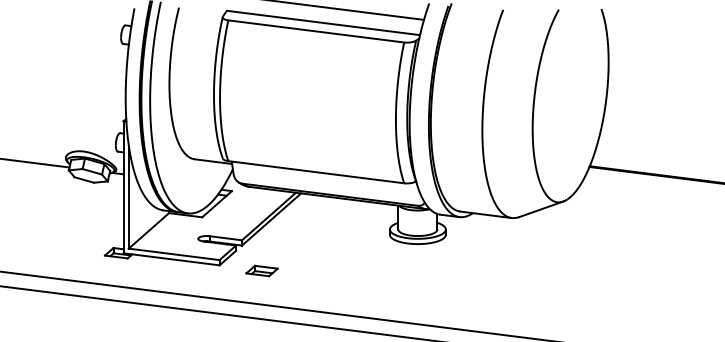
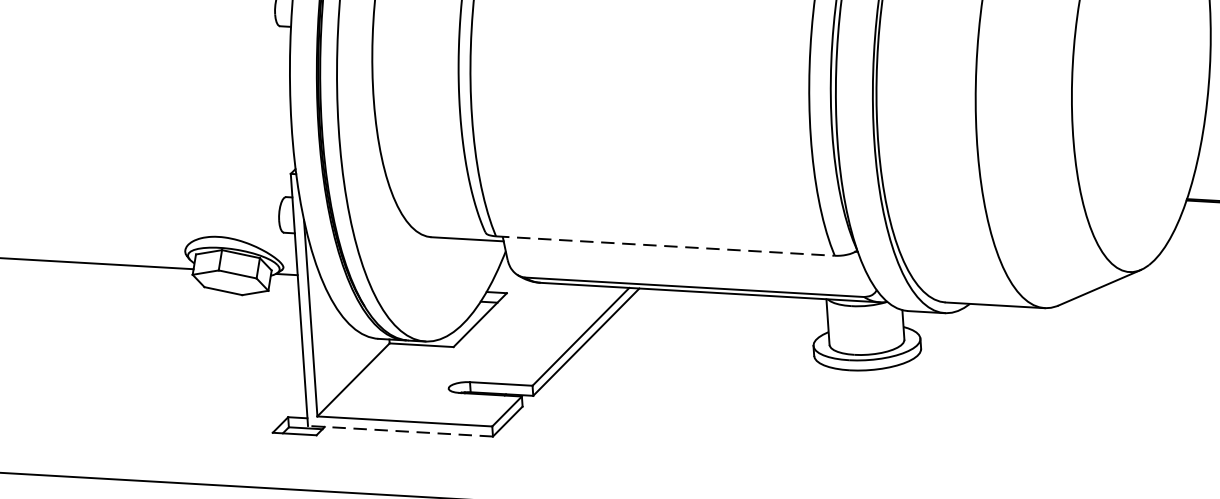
line: (316, 172) -> (665, 246), solid -> dashed
line: (171, 259) -> (400, 431), solid -> dashed
part: (261, 270) -> (573, 440), removed

